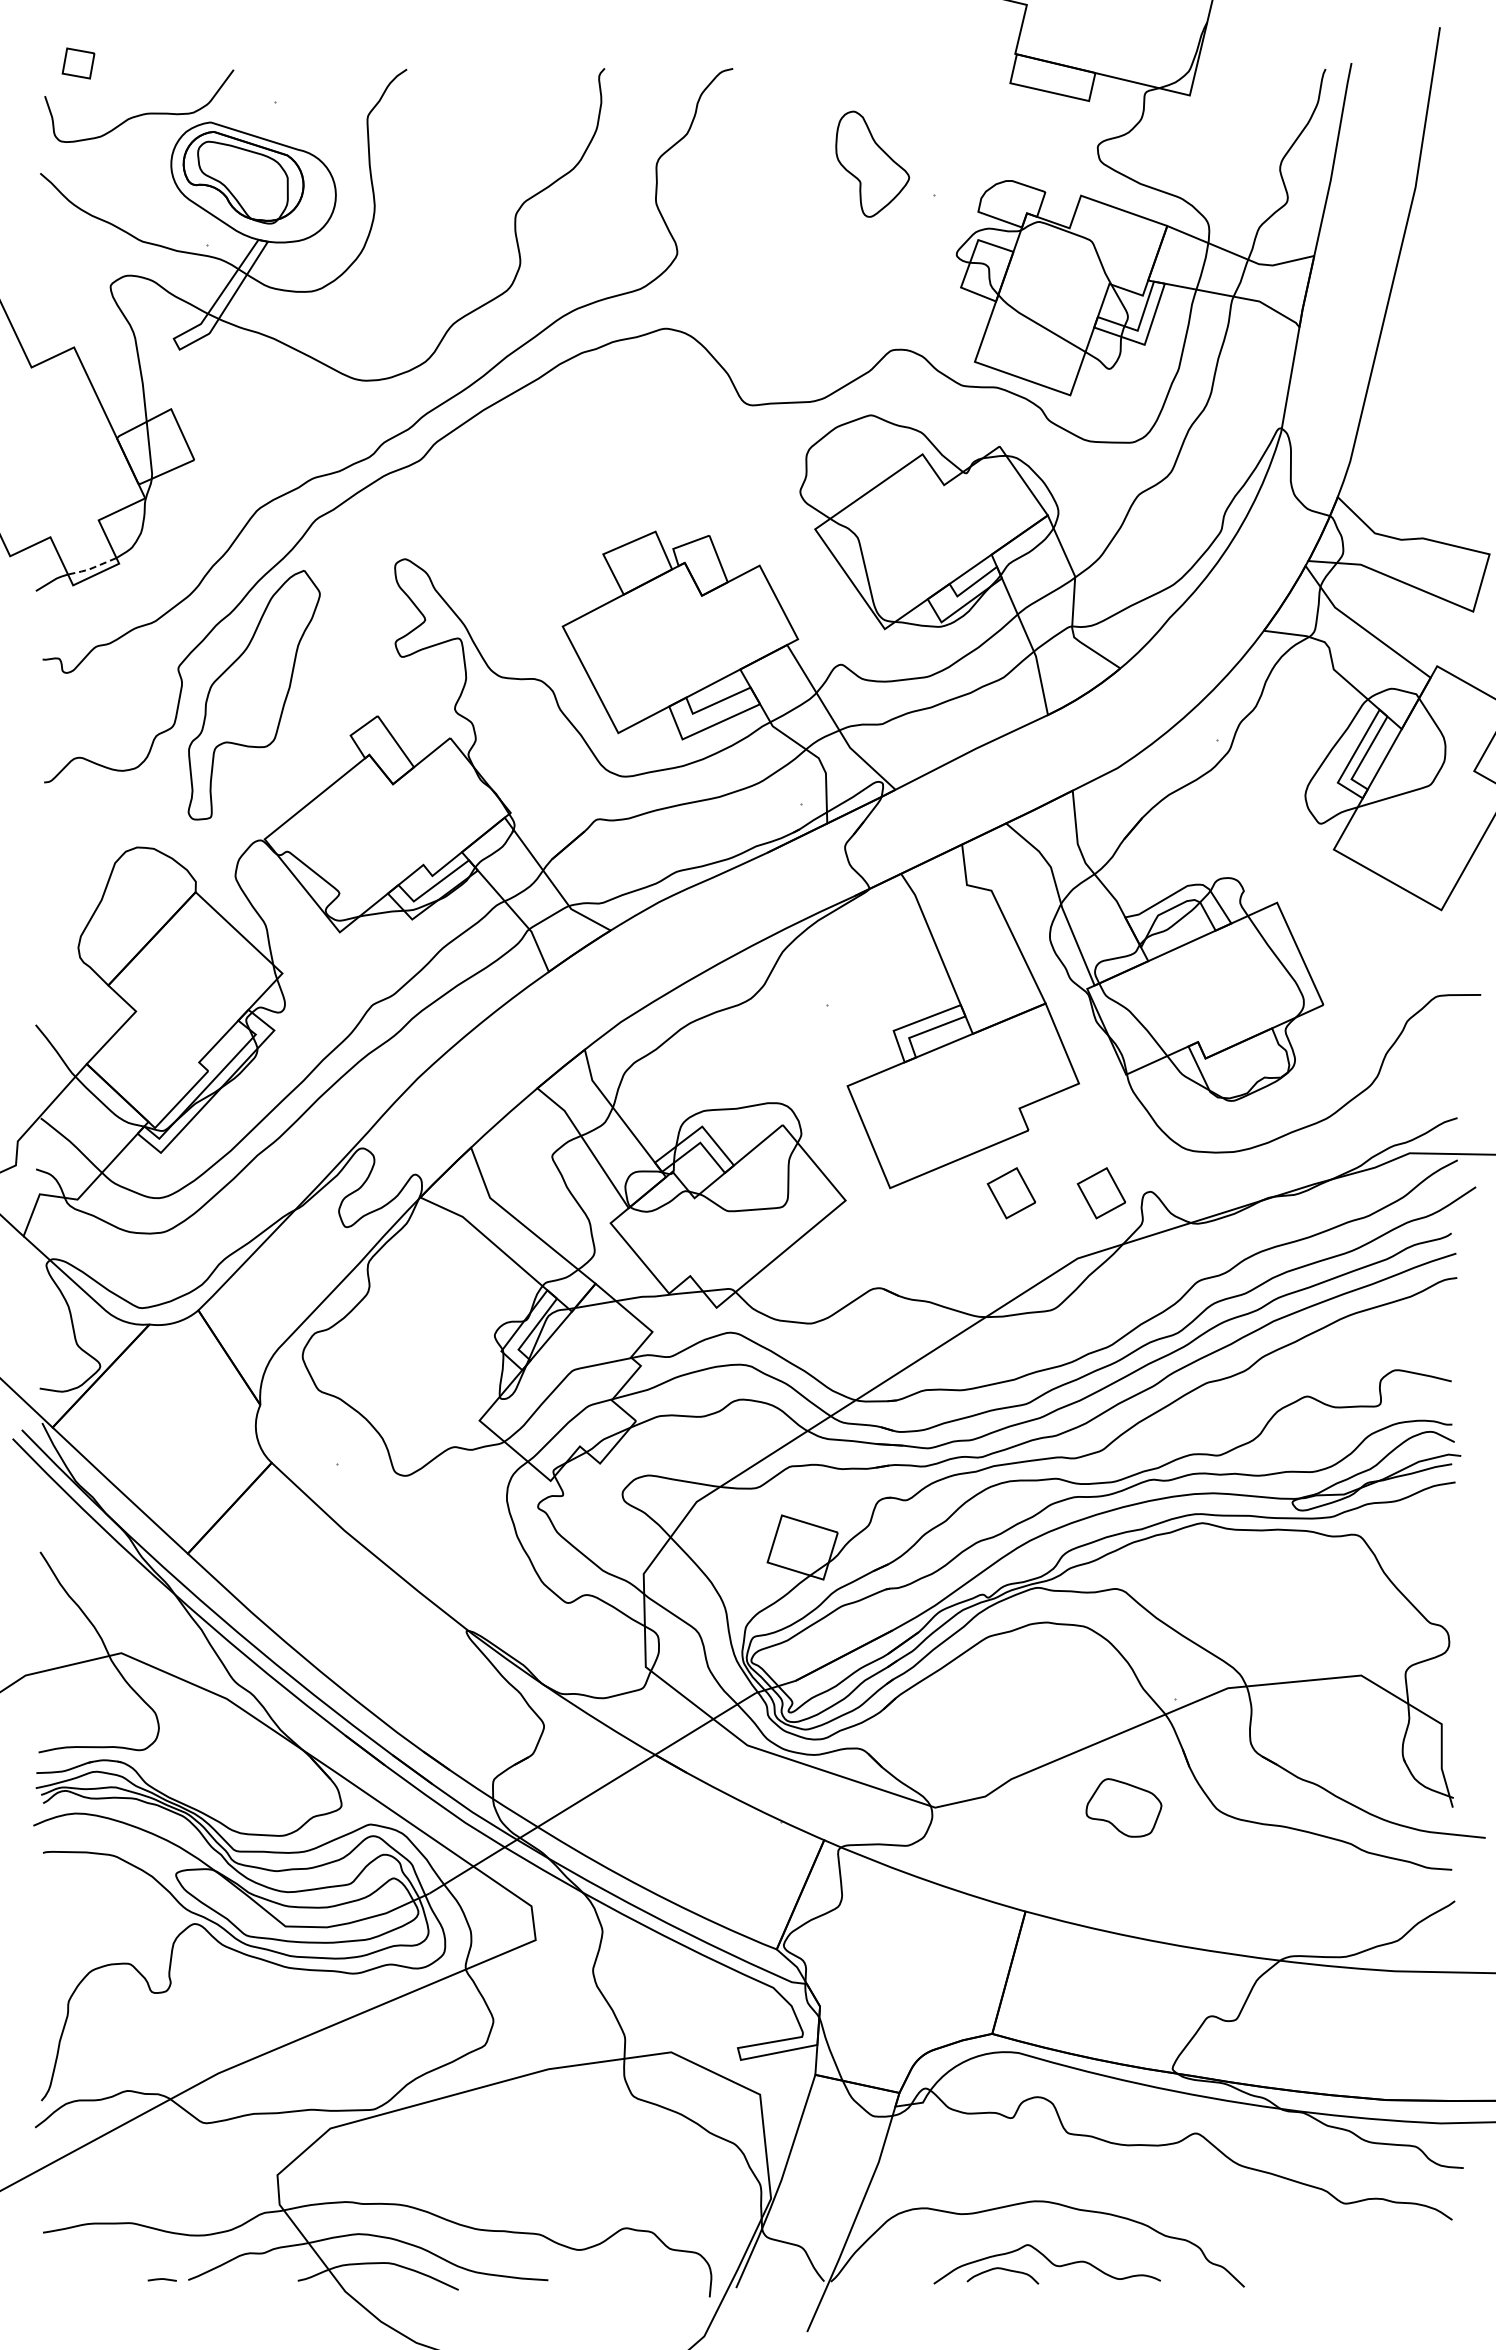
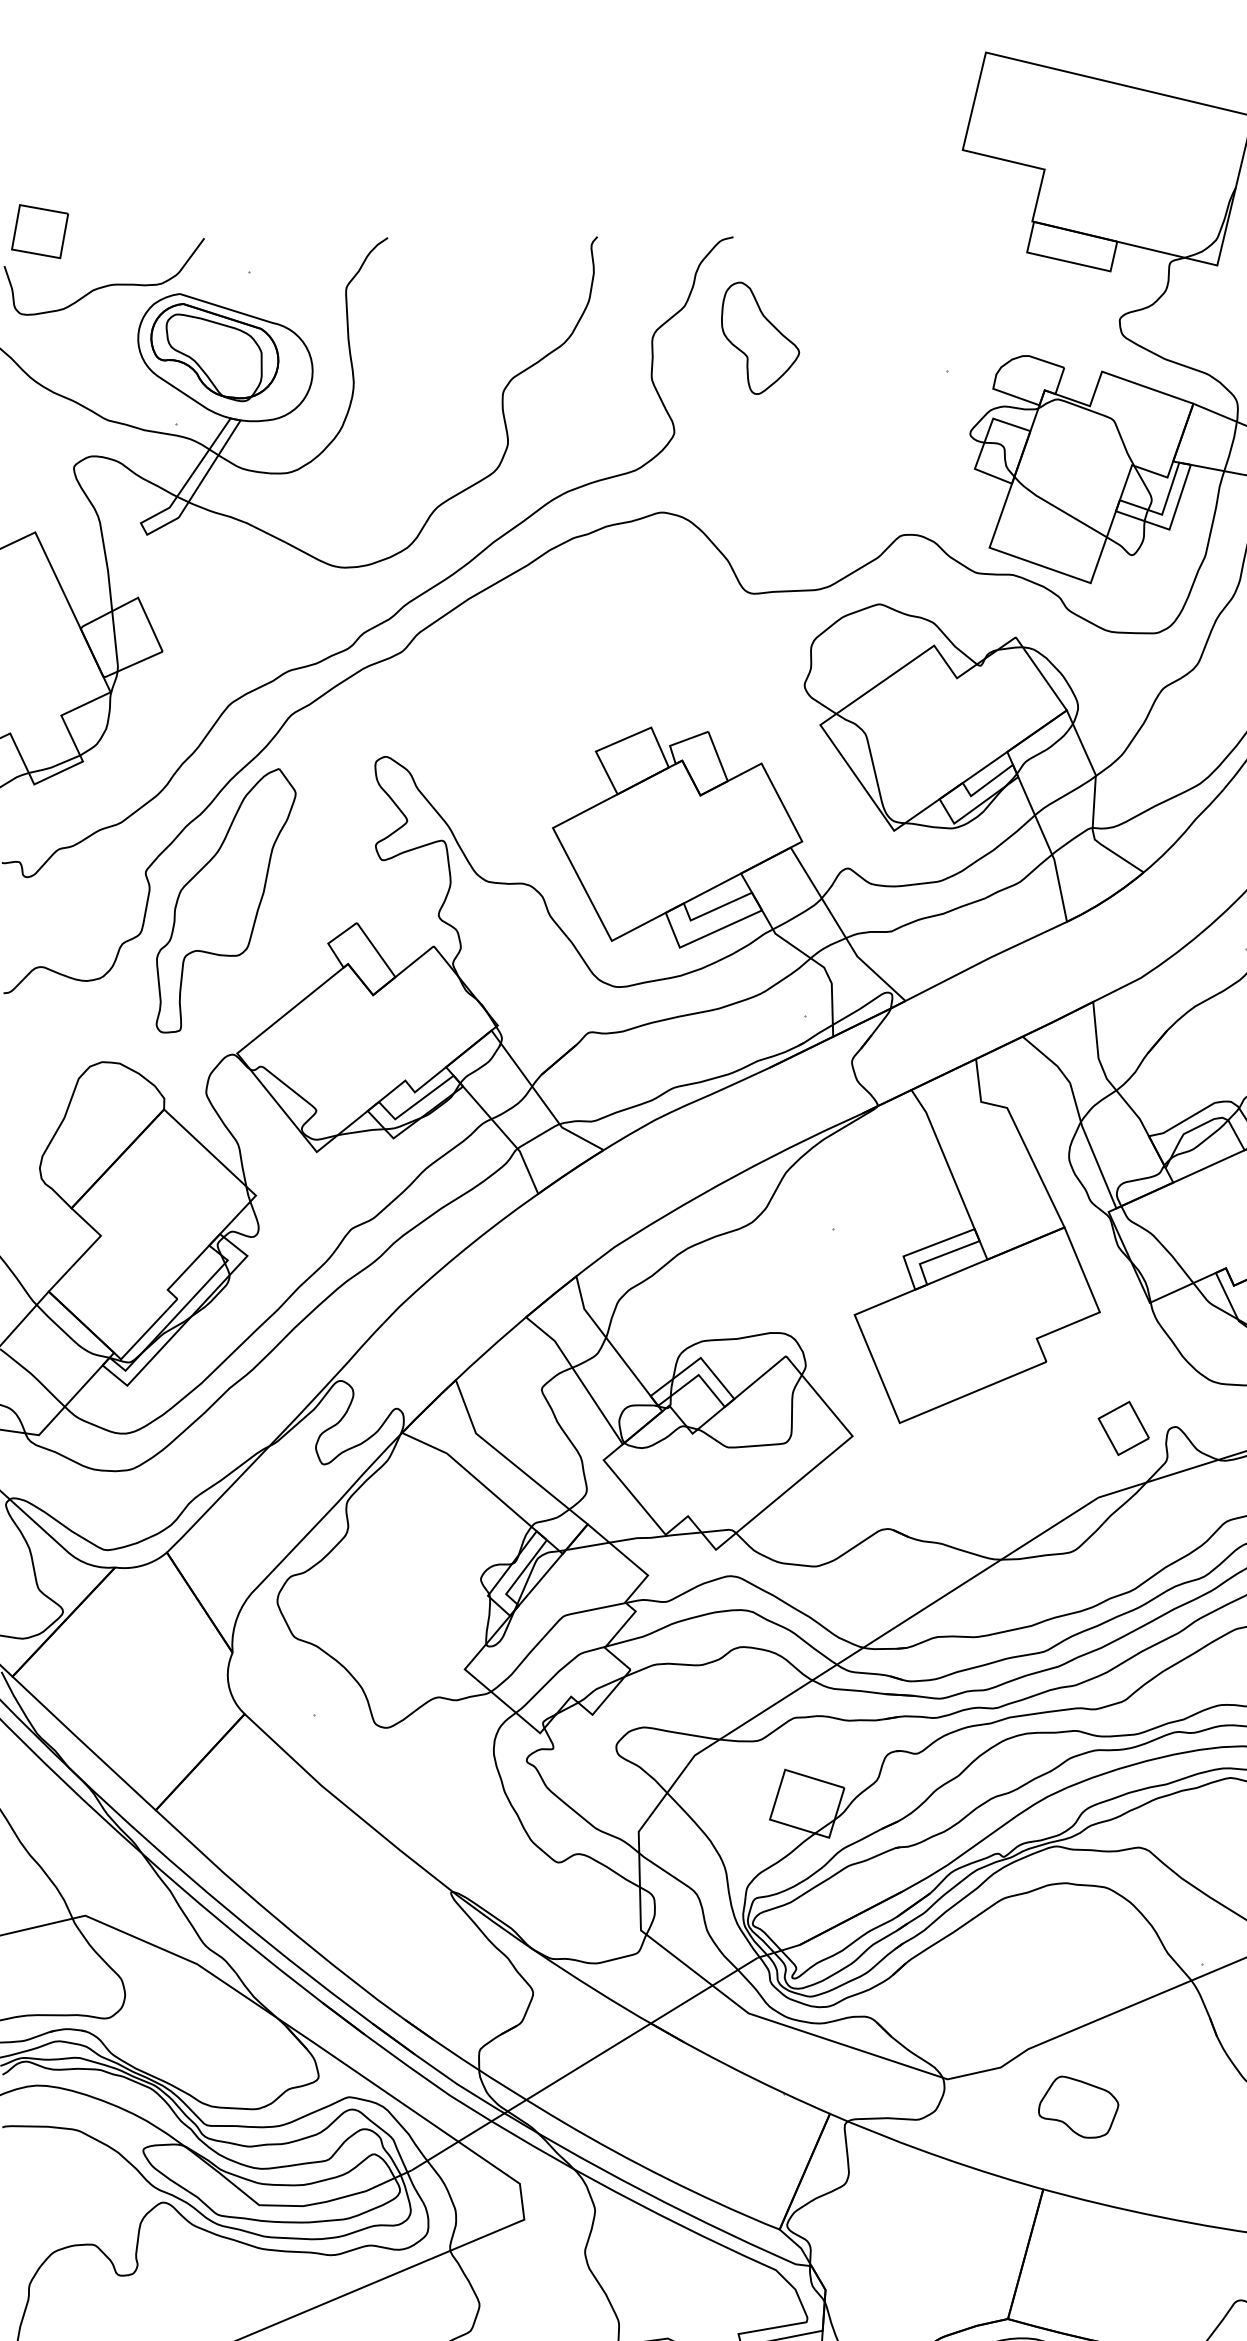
part: (78, 63) -> (39, 231), size x1.67
part: (872, 163) -> (760, 337), moved
line: (90, 568) -> (52, 766), dashed -> solid
part: (1010, 1193) -> (1027, 1428), removed
part: (1123, 1807) -> (1078, 2106), moved

